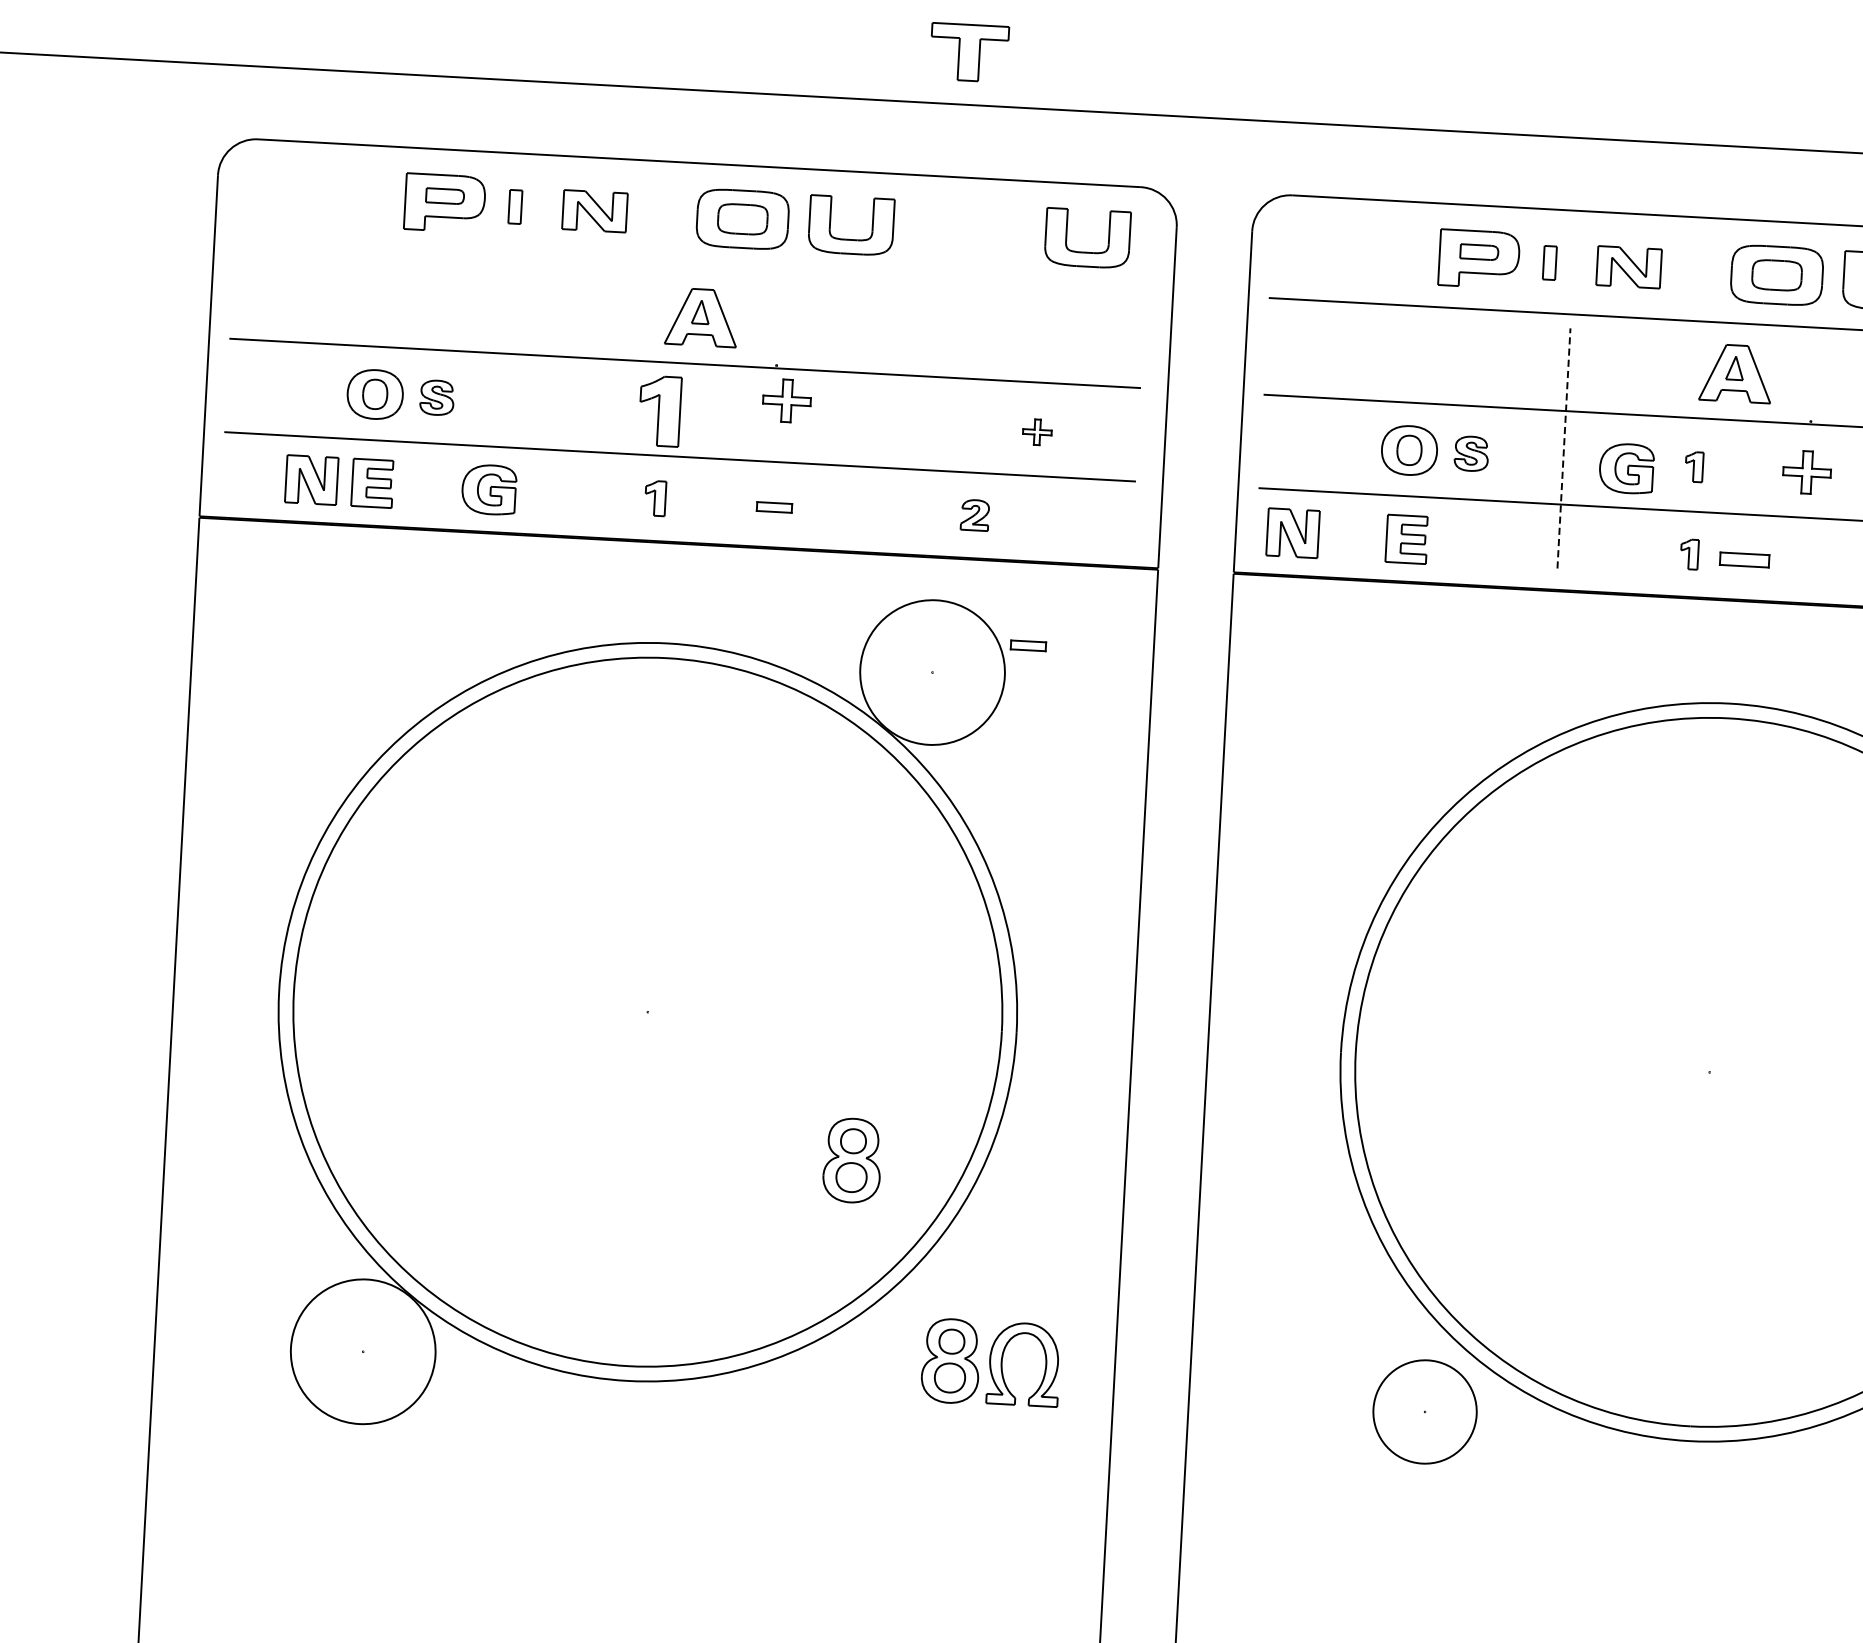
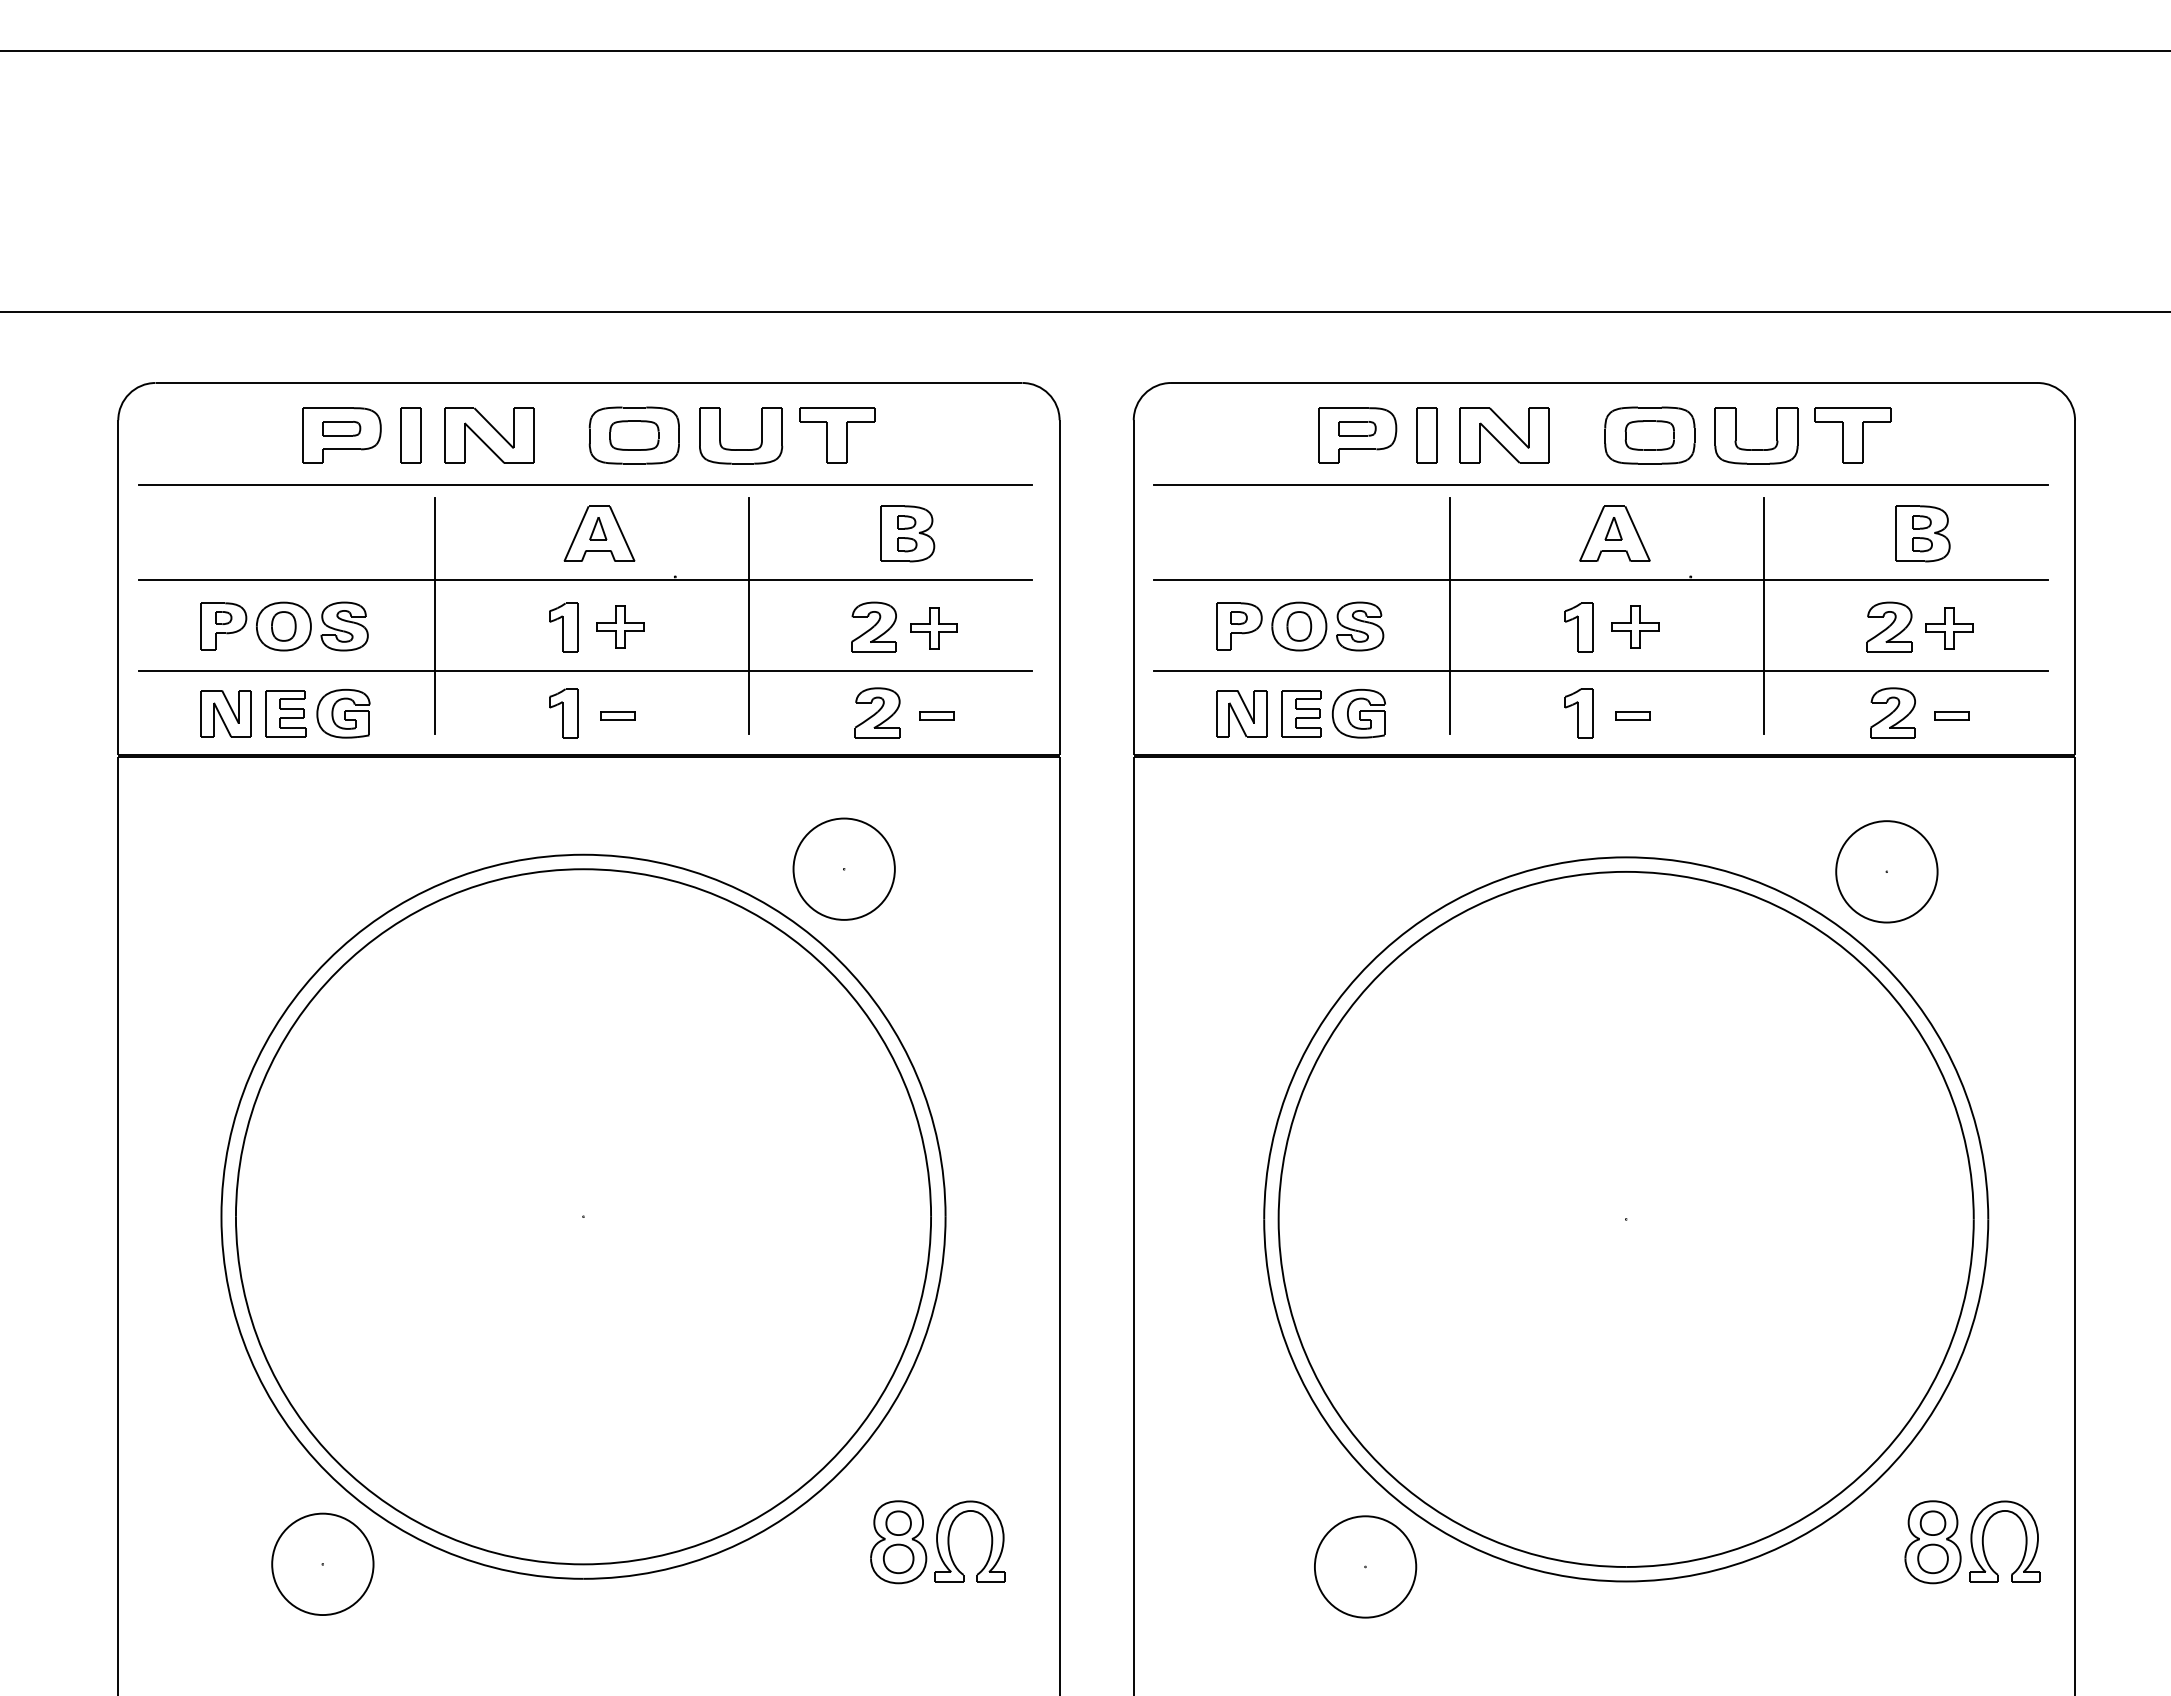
part: (969, 52) -> (837, 435), moved
part: (514, 206) -> (410, 435), size x1.67
part: (595, 211) -> (489, 435), size x1.43
part: (1087, 252) -> (973, 449), removed
part: (1549, 262) -> (1426, 435), size x1.67
line: (690, 266) -> (585, 484), added
part: (1629, 267) -> (1504, 435), size x1.43
part: (1015, 334) -> (907, 533), added
part: (313, 391) -> (223, 626), added
line: (530, 392) -> (435, 616), added
part: (436, 397) -> (344, 626), size x1.43
part: (787, 400) -> (620, 626), moved
line: (849, 409) -> (748, 616), added
part: (659, 410) -> (563, 627), size x0.71
part: (975, 426) -> (873, 626), added
part: (1036, 432) -> (933, 628), size x1.67
part: (1348, 447) -> (1239, 626), added
line: (1564, 448) -> (1450, 616), dashed -> solid
part: (1471, 453) -> (1360, 626), size x1.43
part: (1693, 466) -> (1578, 627), size x1.67
part: (1626, 468) -> (1358, 713), moved
part: (1806, 471) -> (1635, 626), moved
part: (489, 489) -> (343, 713), moved
part: (655, 498) -> (563, 713), size x1.43
part: (774, 506) -> (617, 715), moved
part: (975, 514) -> (877, 712), size x1.67
part: (1292, 533) -> (1241, 713), moved
part: (1689, 554) -> (1578, 713), size x1.67
part: (1743, 559) -> (1632, 715), size x0.71
part: (1028, 645) -> (936, 715), moved
circle: (931, 671) -> (843, 868), size x0.71
part: (852, 1160) -> (791, 1351), removed
circle: (362, 1351) -> (322, 1564), size x0.71

